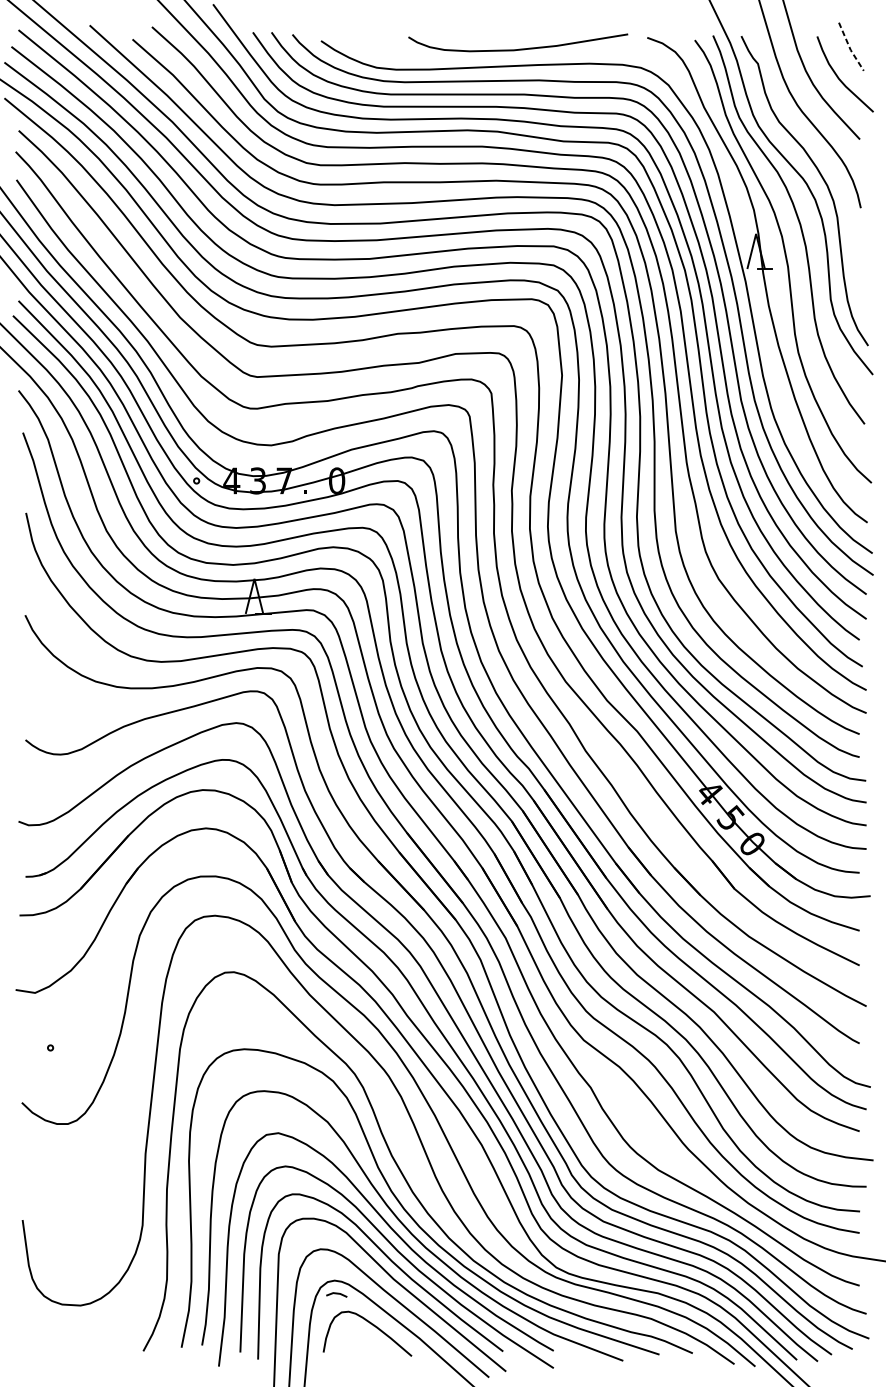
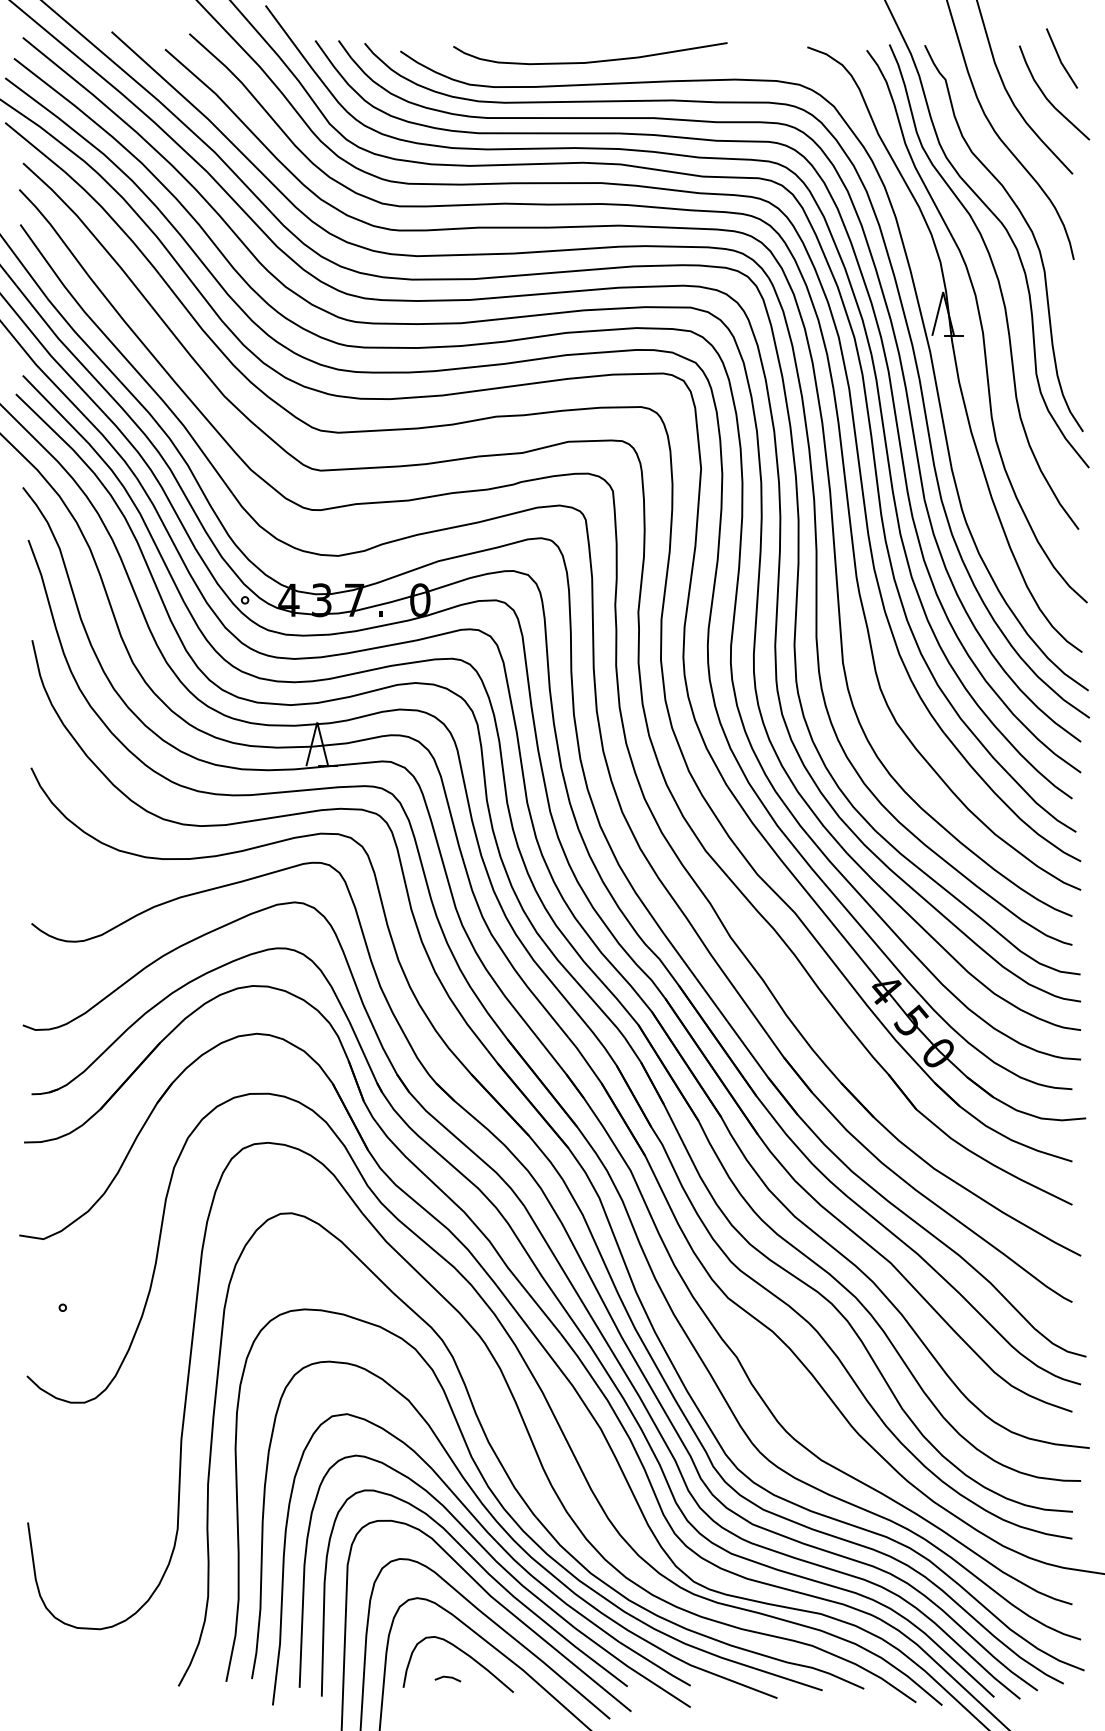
line: (850, 48) -> (1060, 60), dashed -> solid
curve: (518, 49) -> (590, 61), moved
line: (336, 1293) -> (447, 1677), moved

